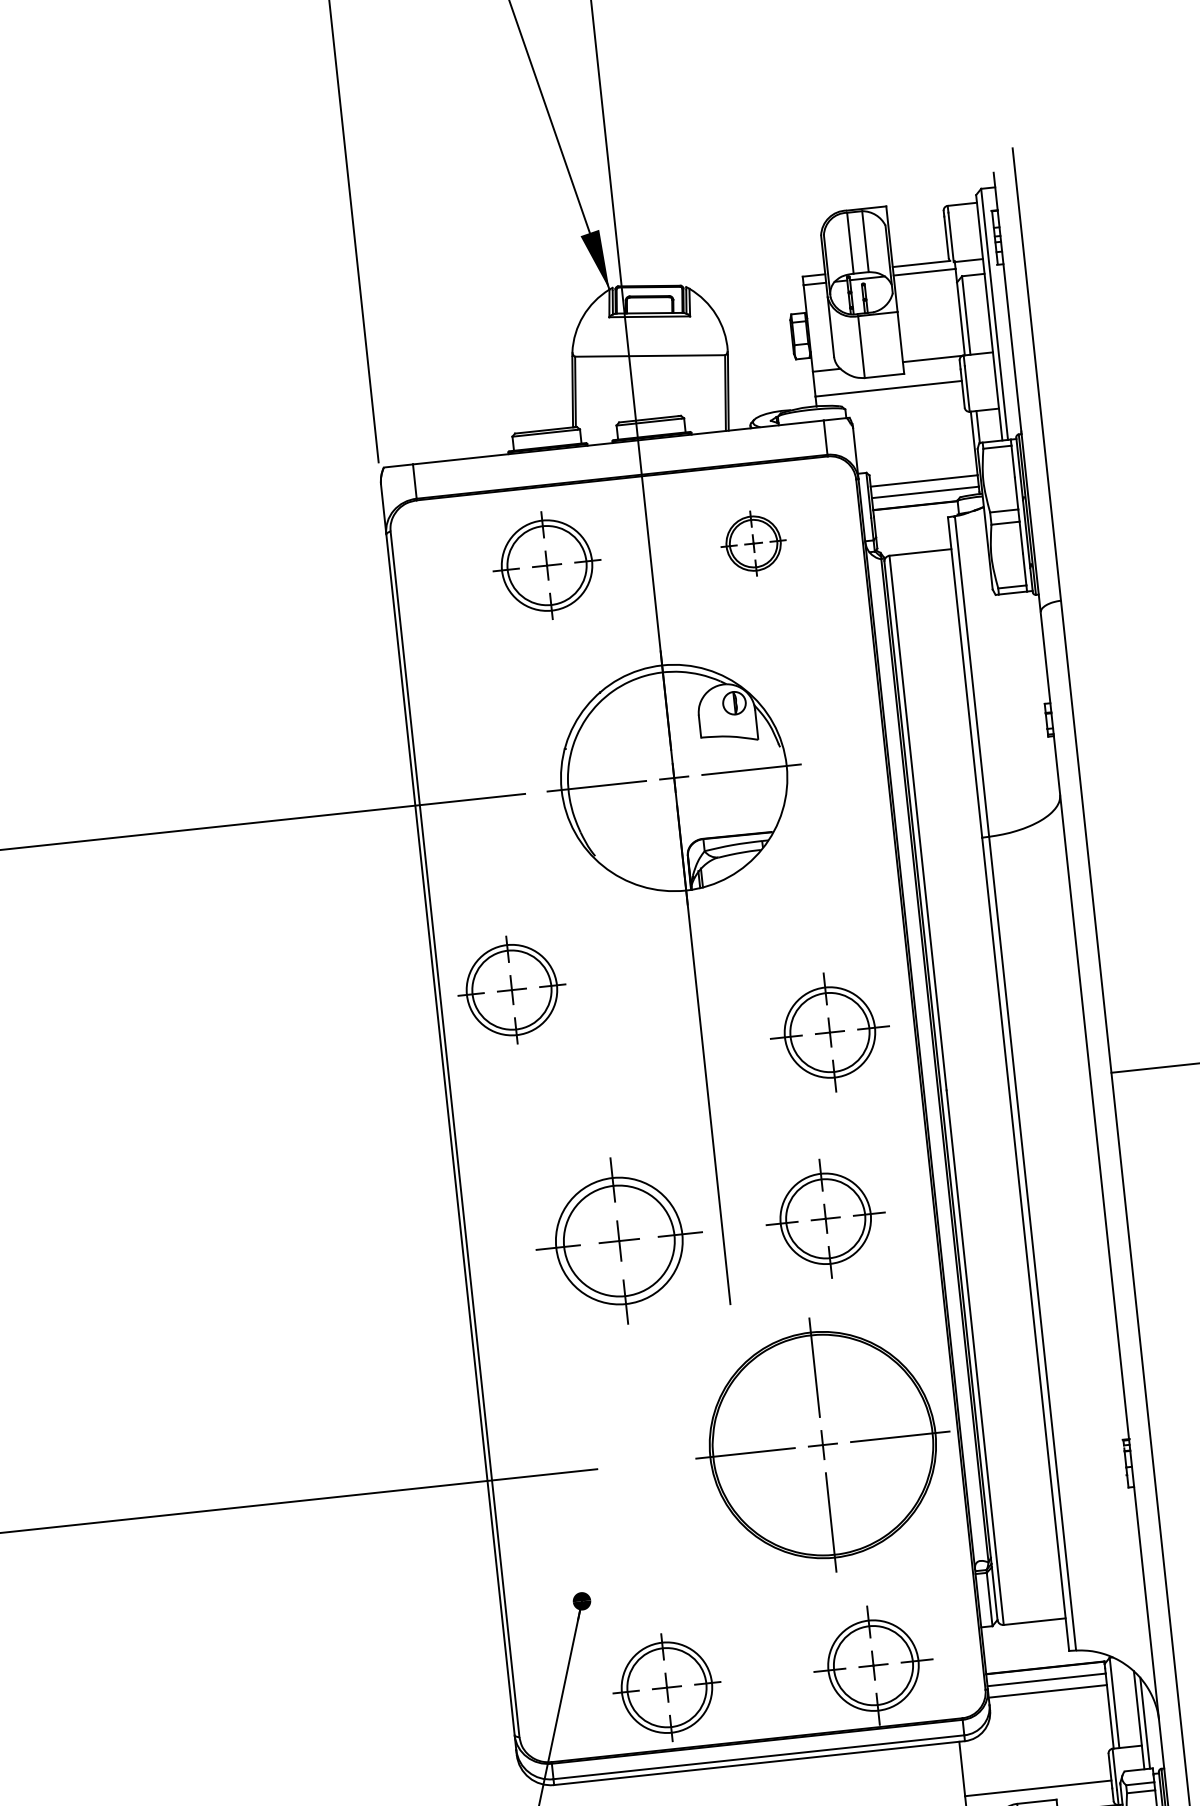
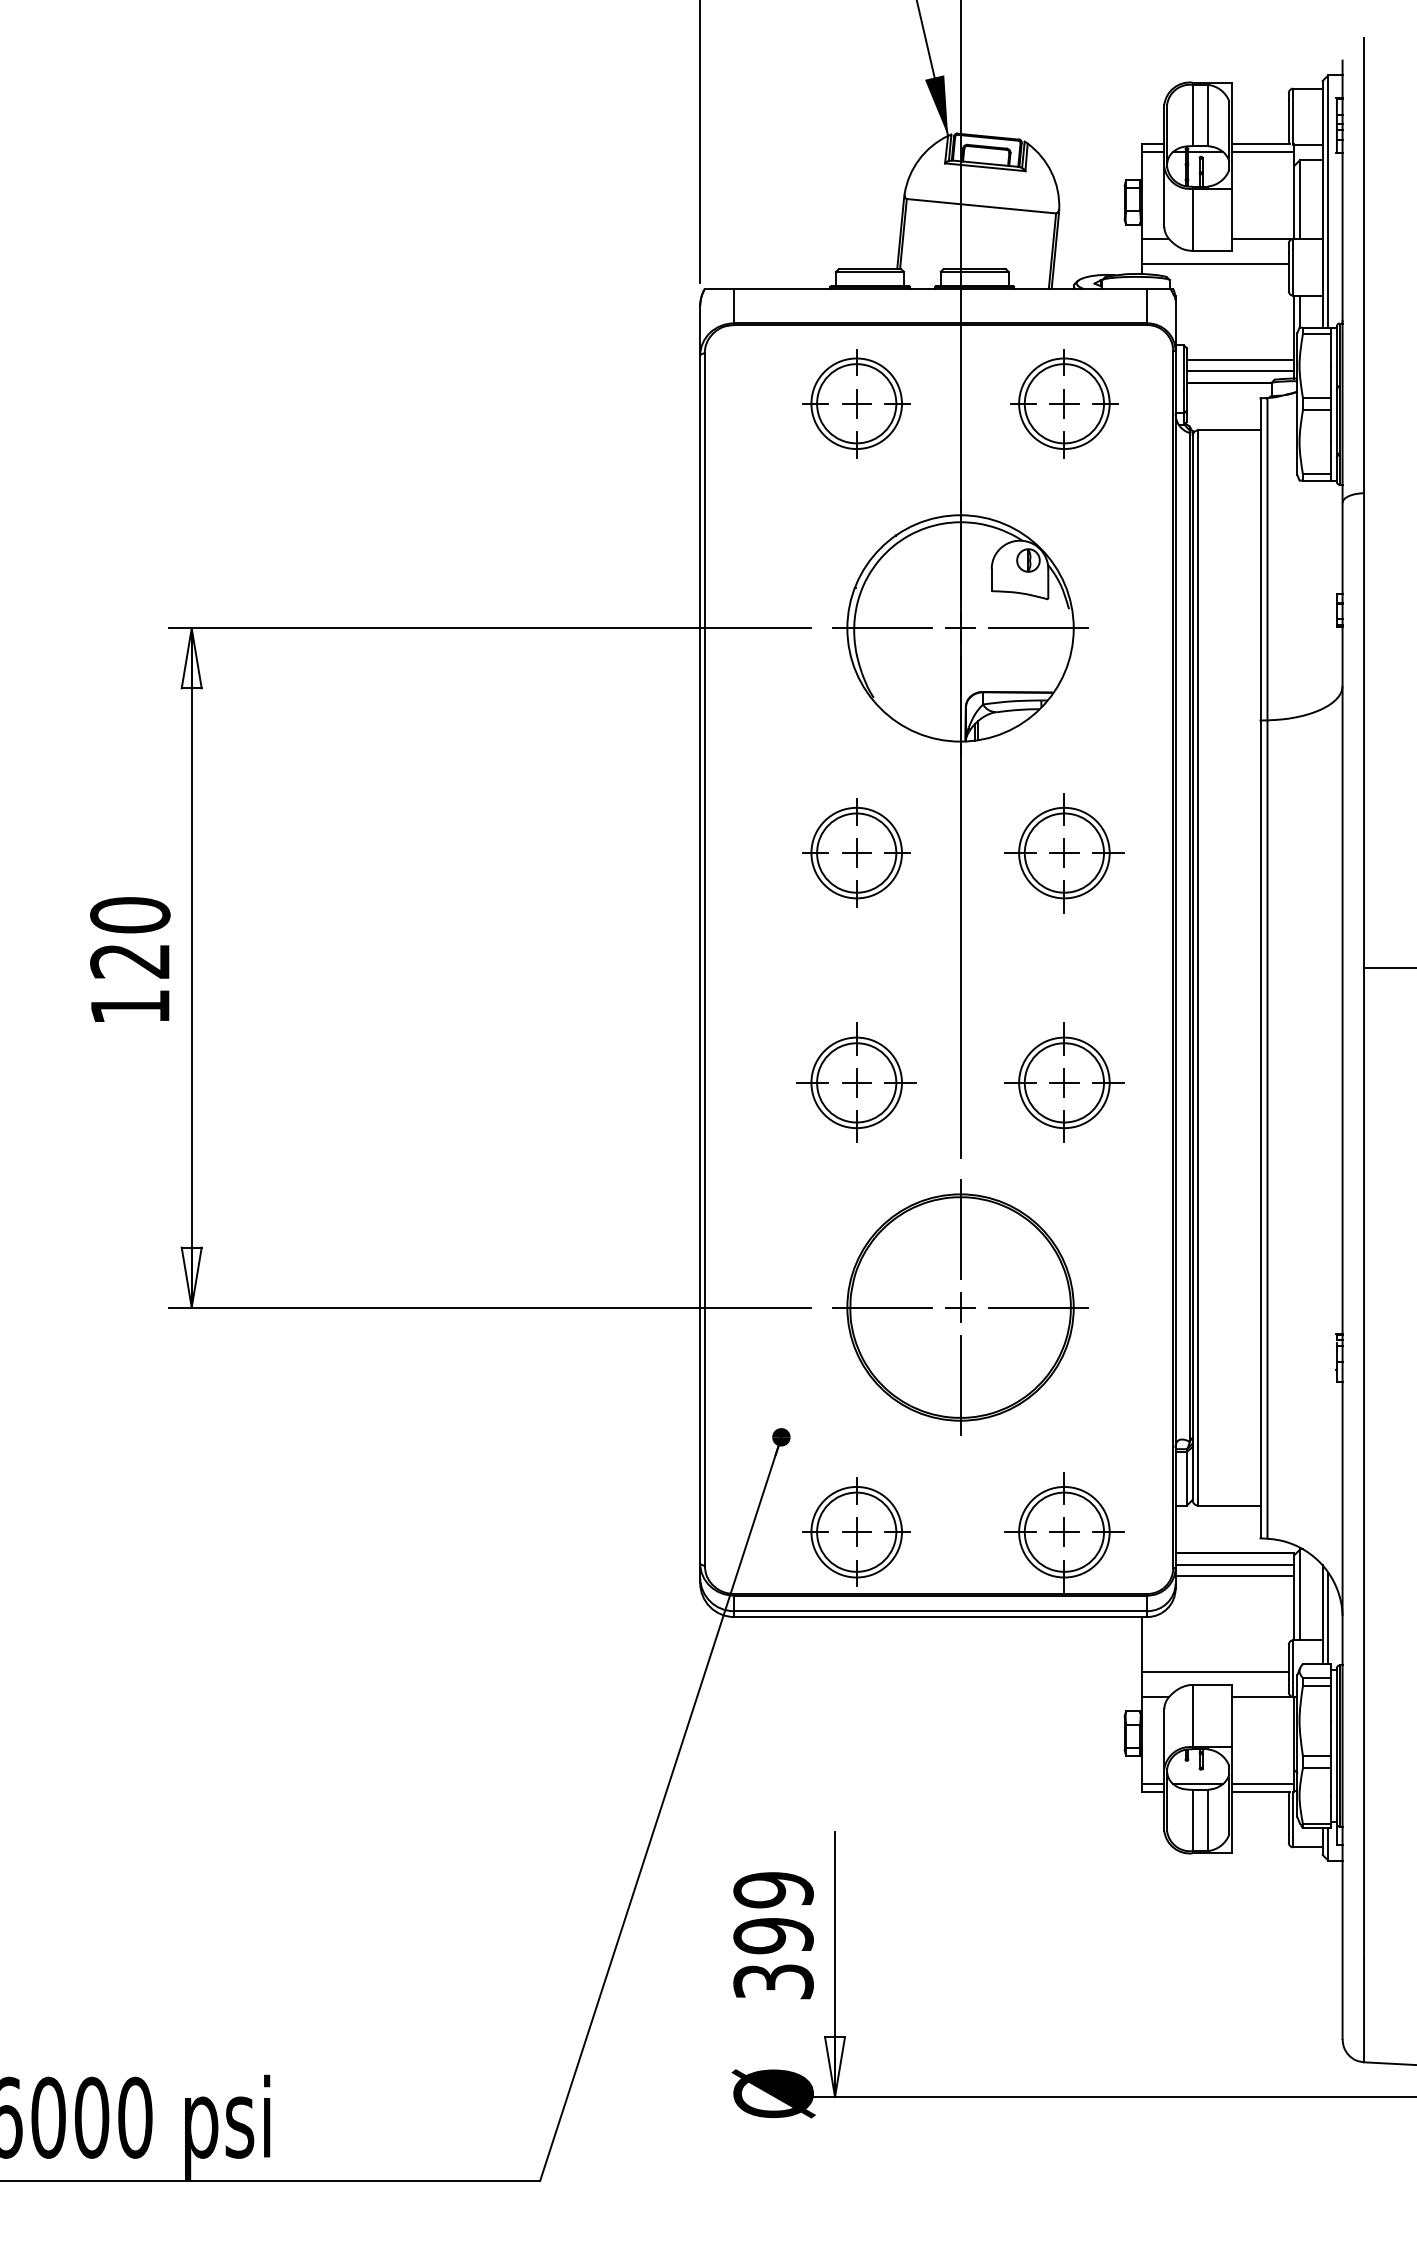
part: (753, 543) -> (1064, 403), size x1.67
part: (511, 989) -> (856, 852), moved
part: (830, 1032) -> (1064, 853), moved
part: (618, 1240) -> (856, 1082), size x0.71
part: (822, 1445) -> (960, 1307), moved

